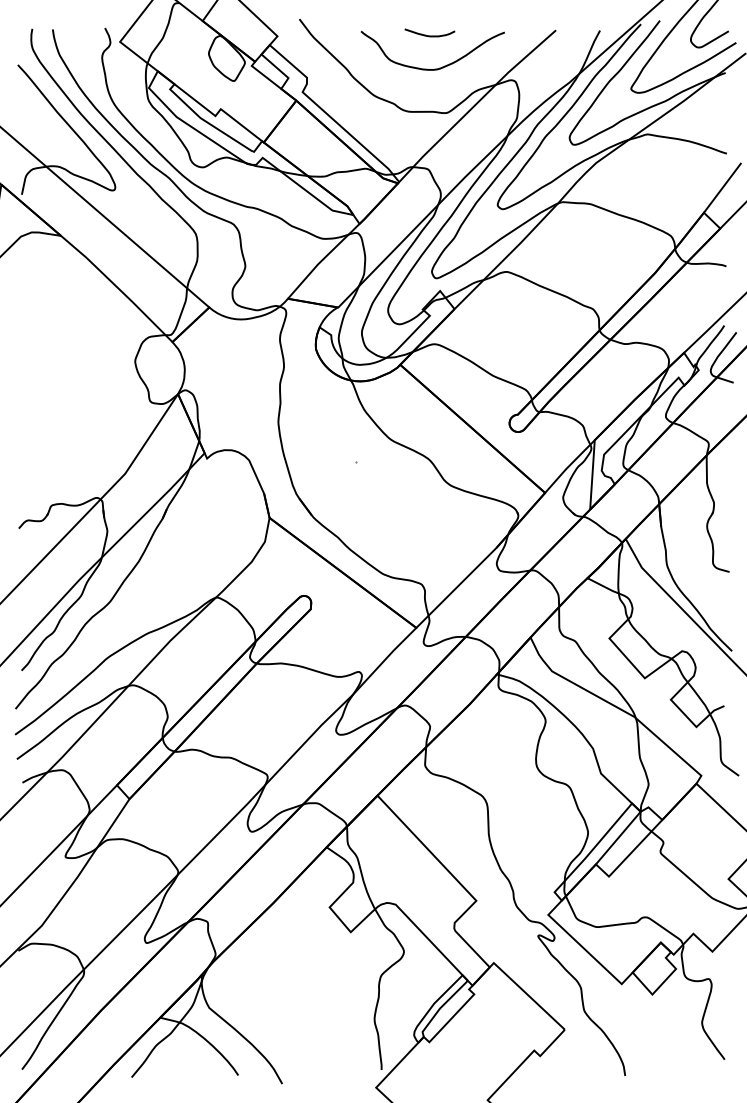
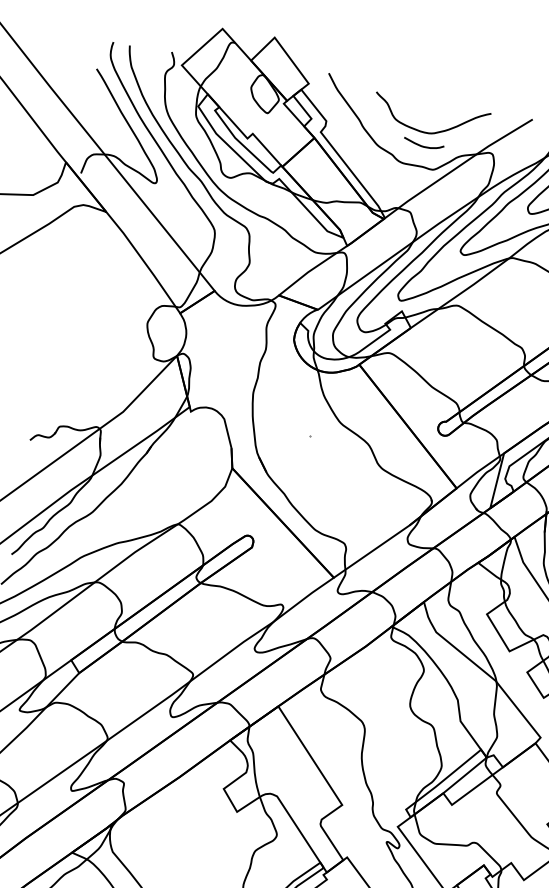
curve: (429, 35) -> (423, 146), moved

